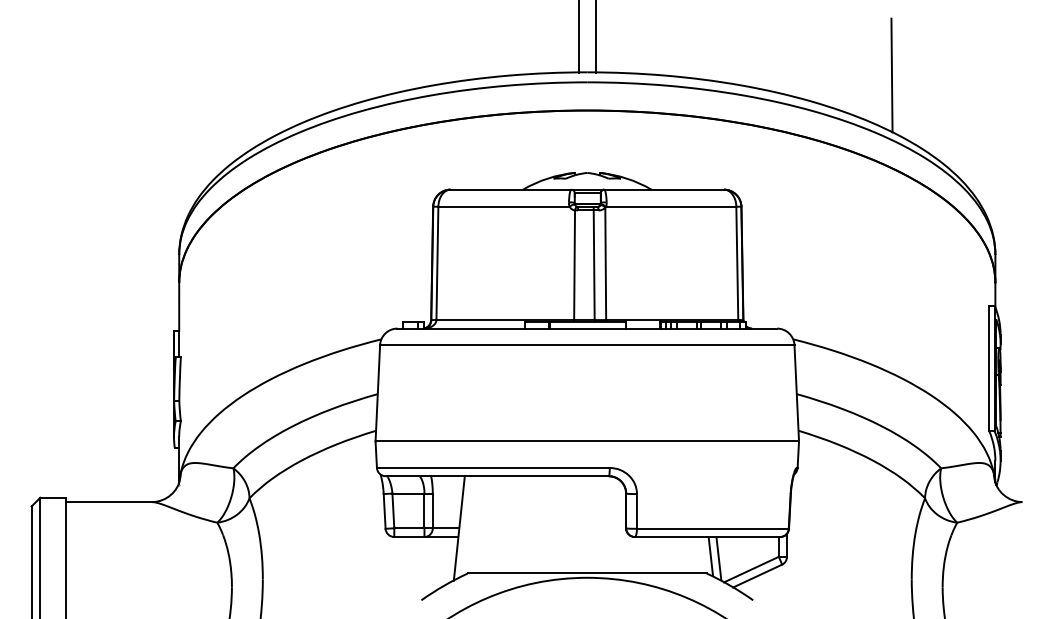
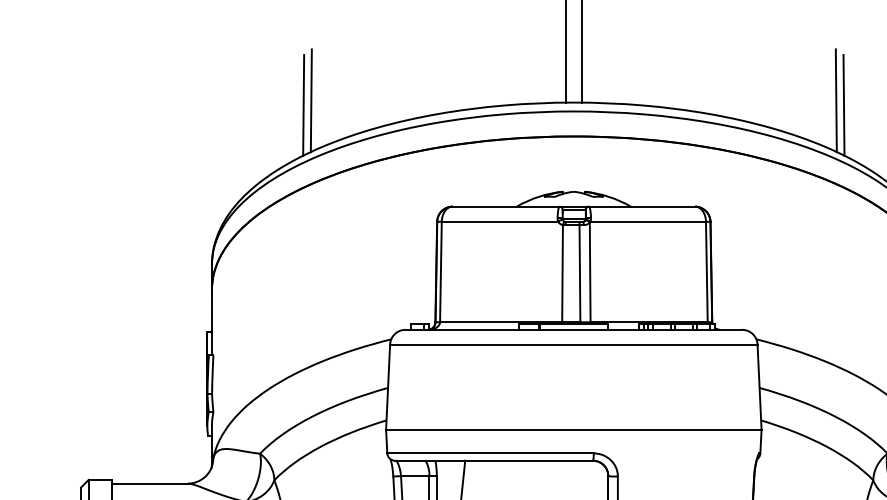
line: (290, 70) -> (310, 100), added
line: (882, 70) -> (835, 100), added
line: (282, 75) -> (303, 105), added

